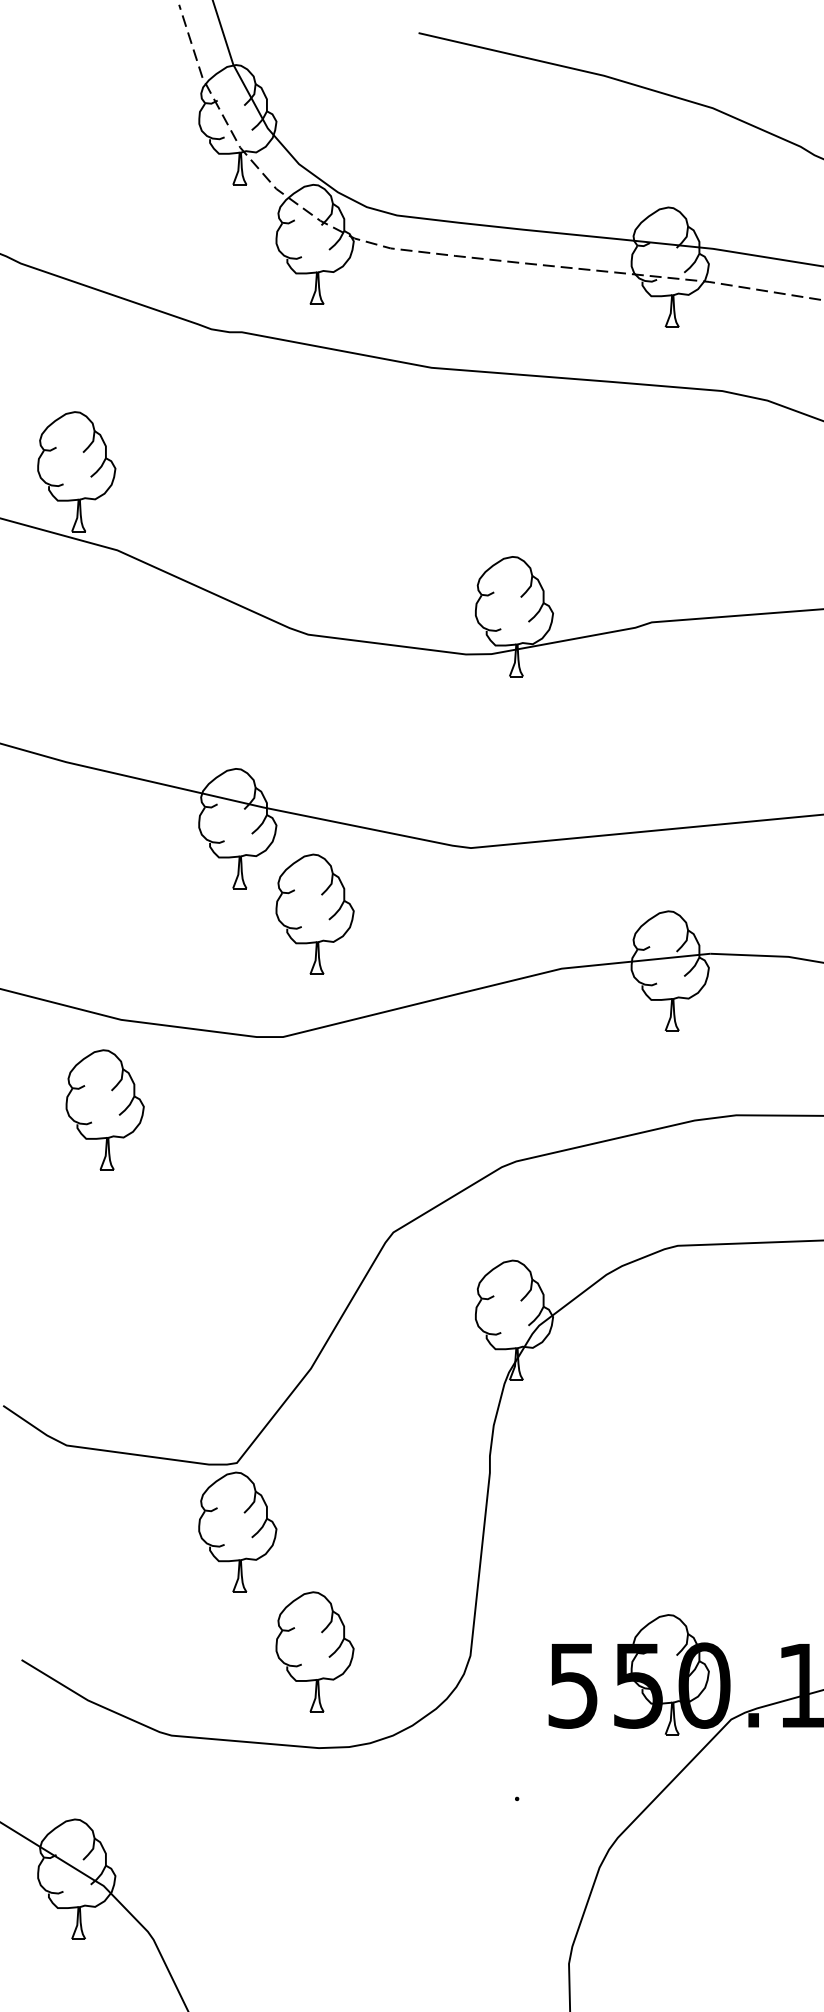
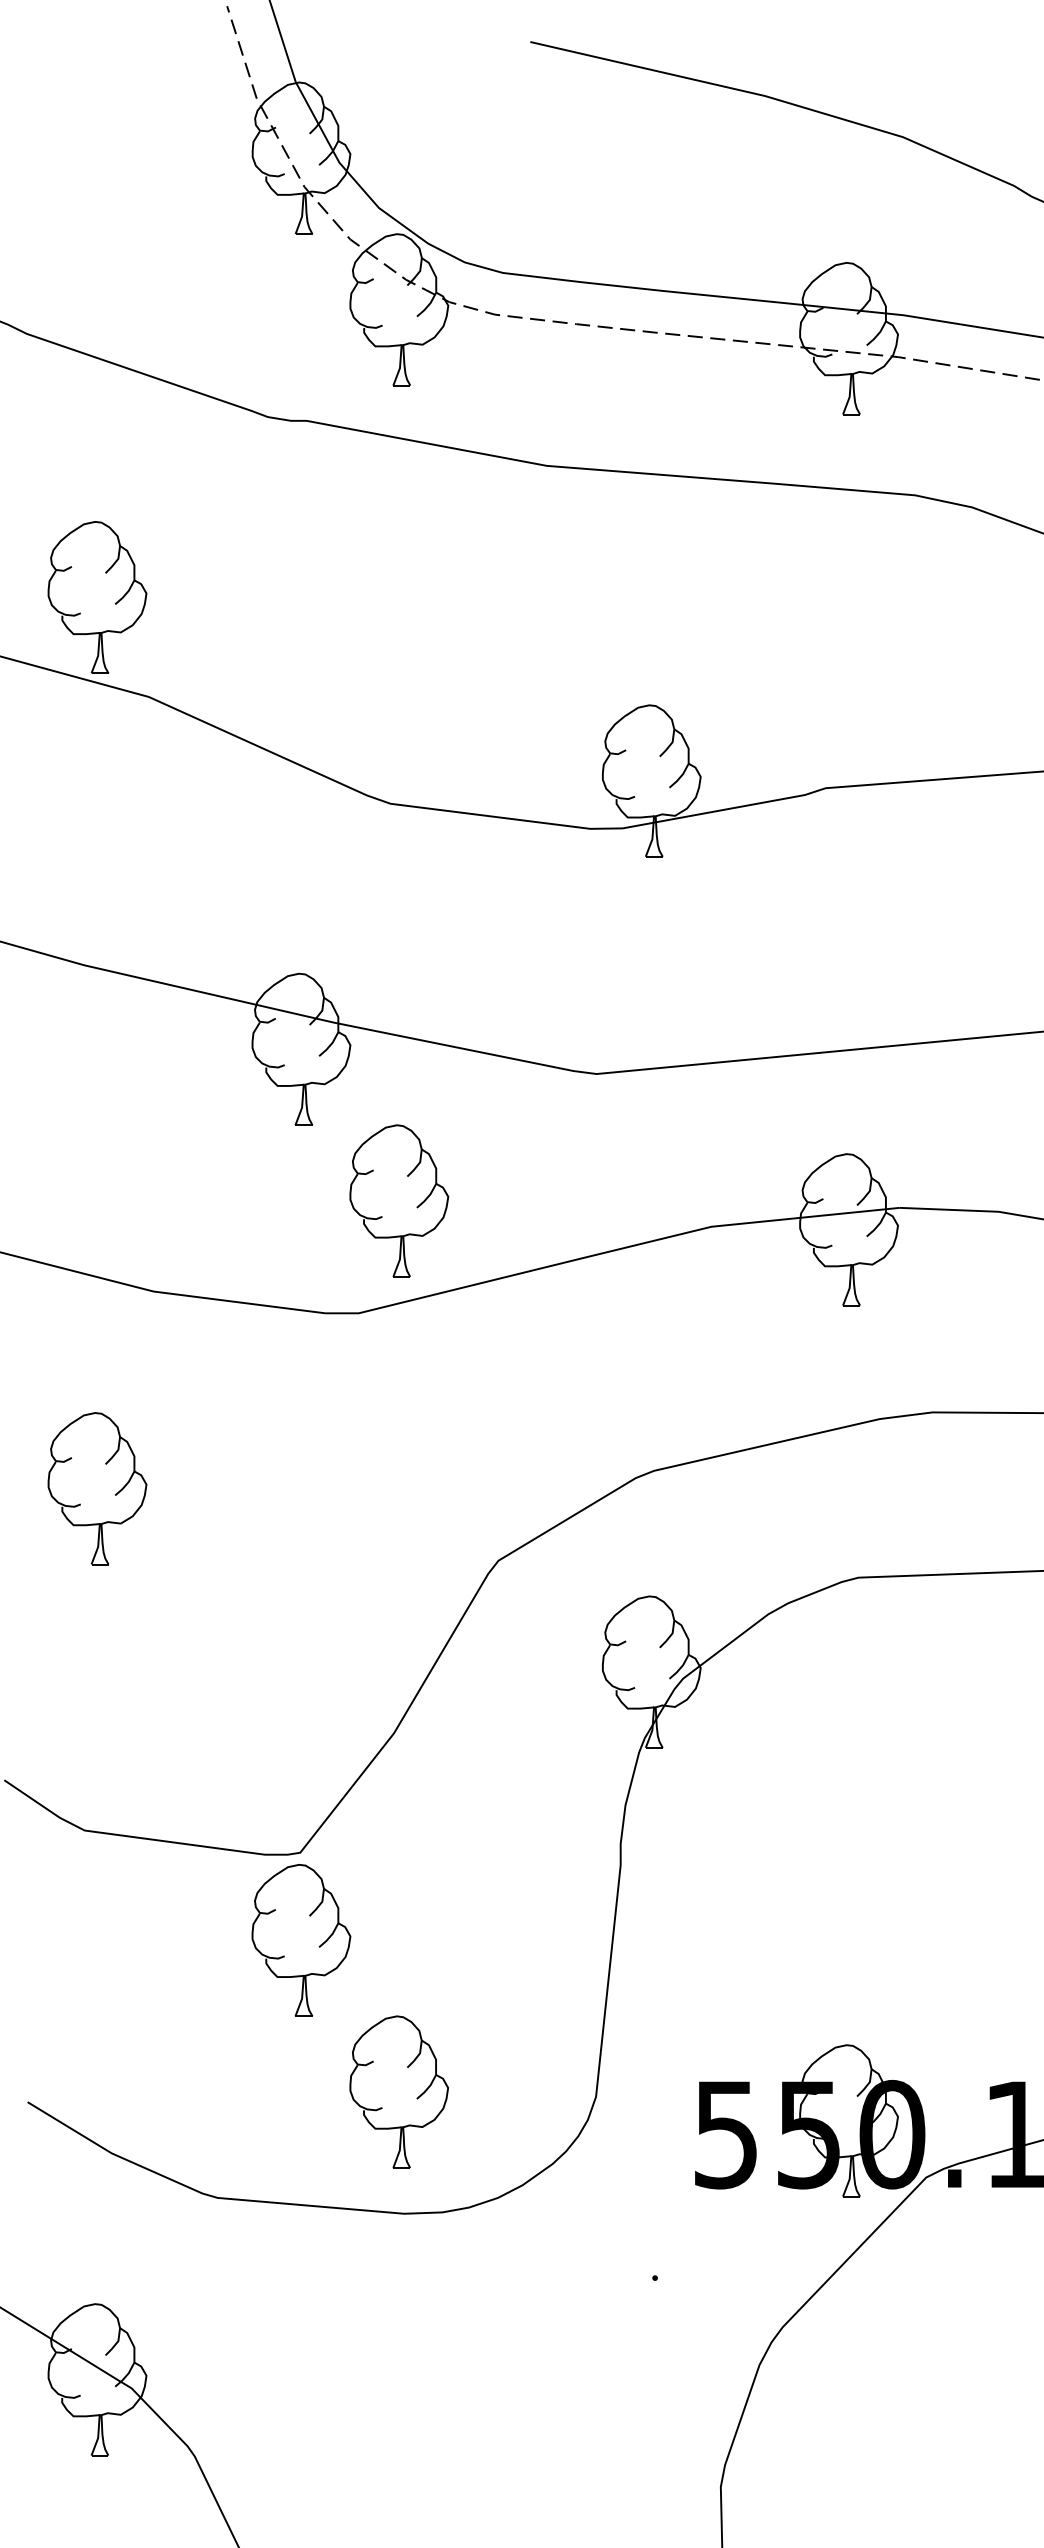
part: (315, 913) -> (399, 1200), moved
part: (105, 1109) -> (97, 1488), moved

